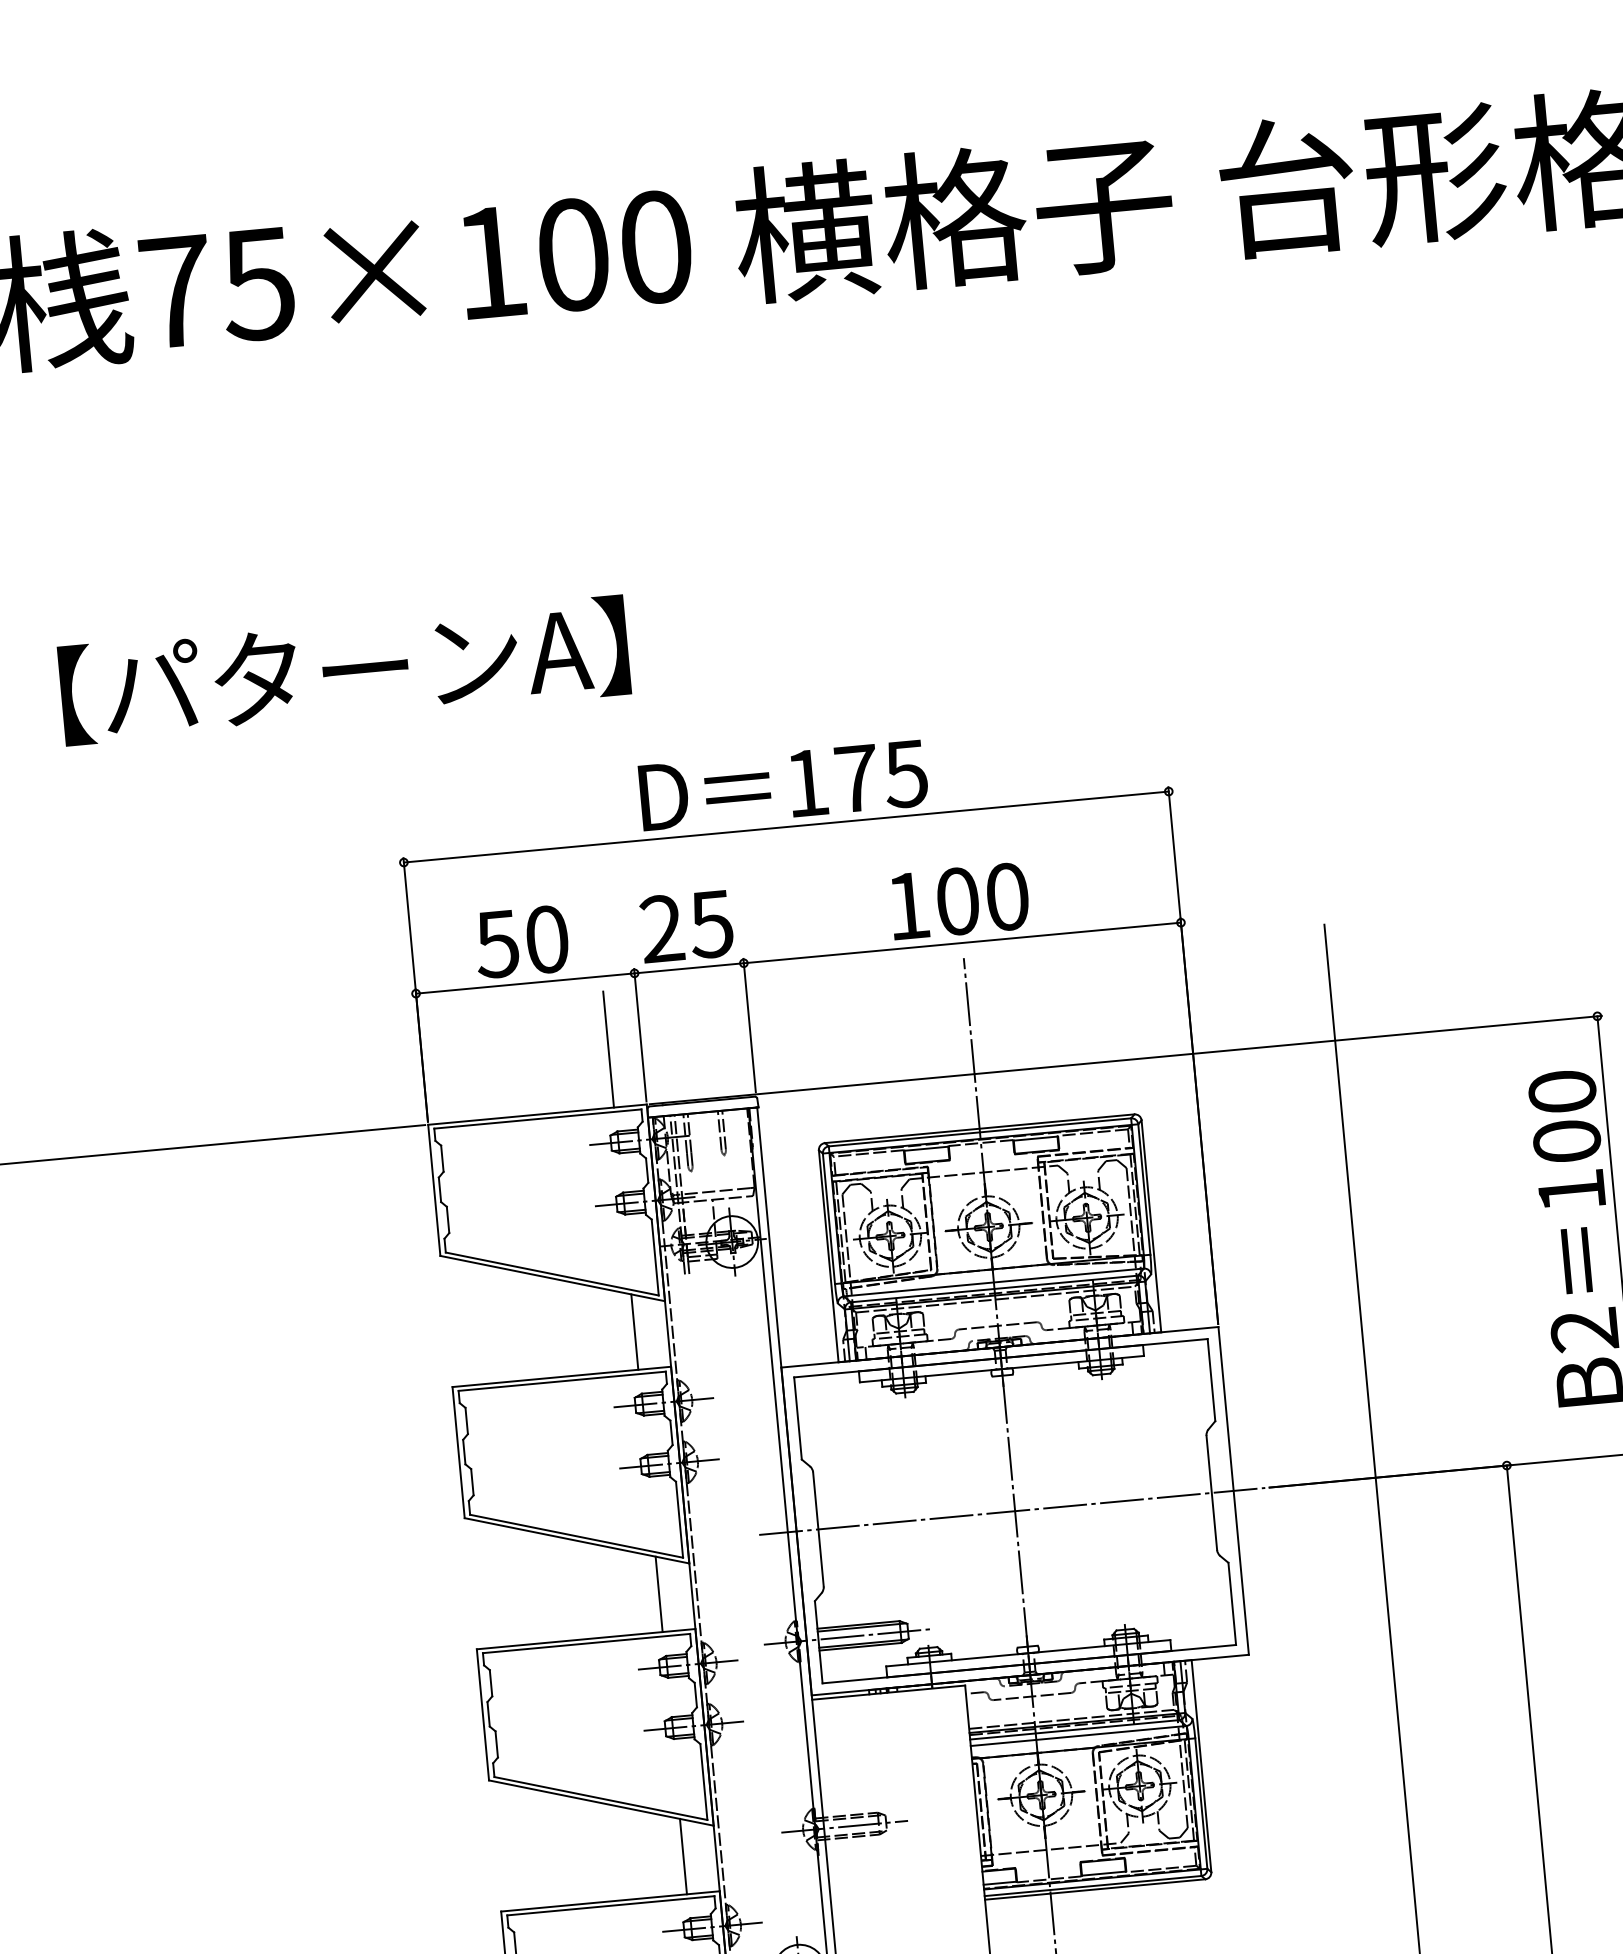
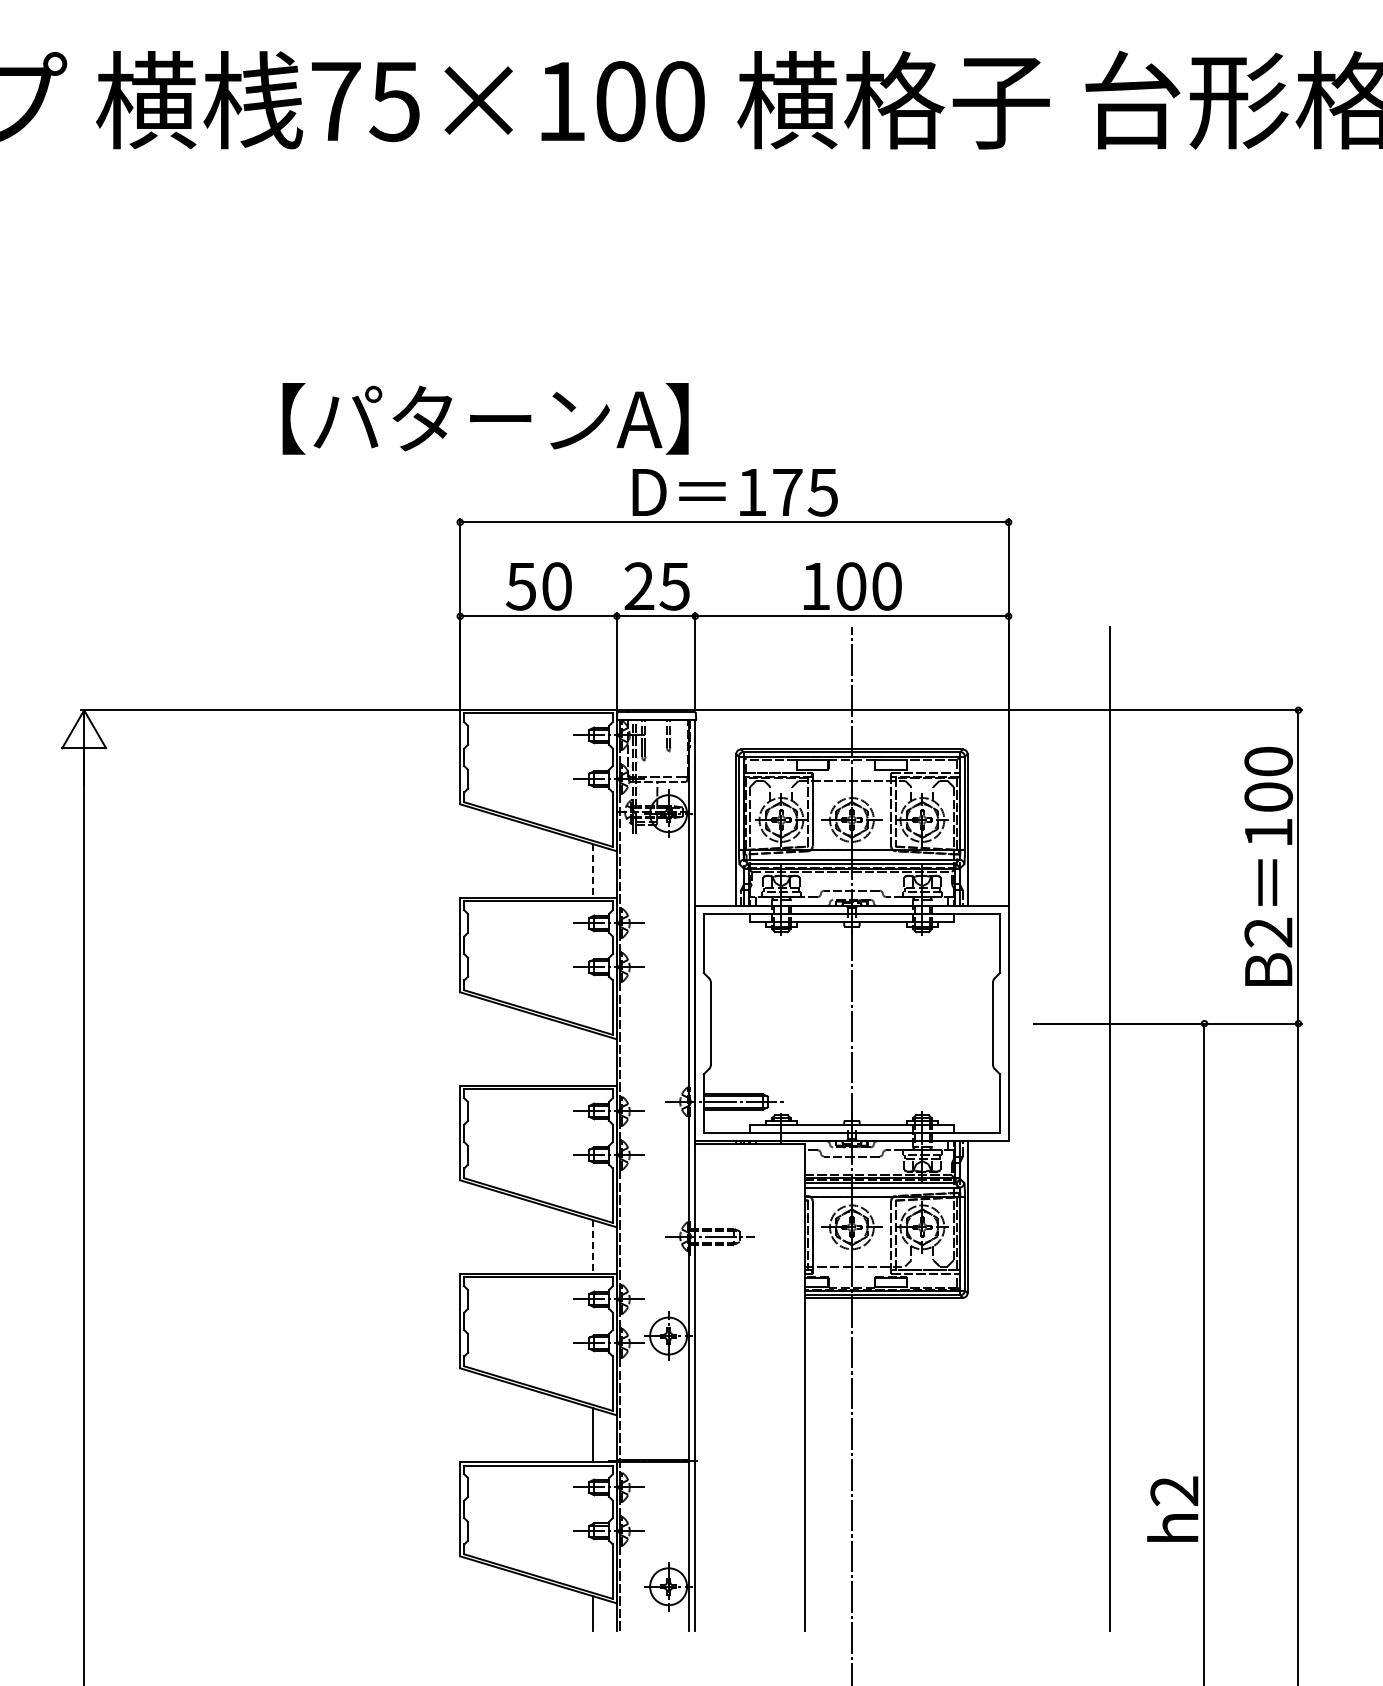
text: (344, 670) -> (485, 418), moved
line: (608, 1049) -> (593, 668), removed
line: (634, 1332) -> (593, 871), solid -> dashed
line: (1011, 1511) -> (849, 1023), removed
line: (659, 1594) -> (593, 1059), removed
line: (683, 1856) -> (593, 1247), solid -> dashed

